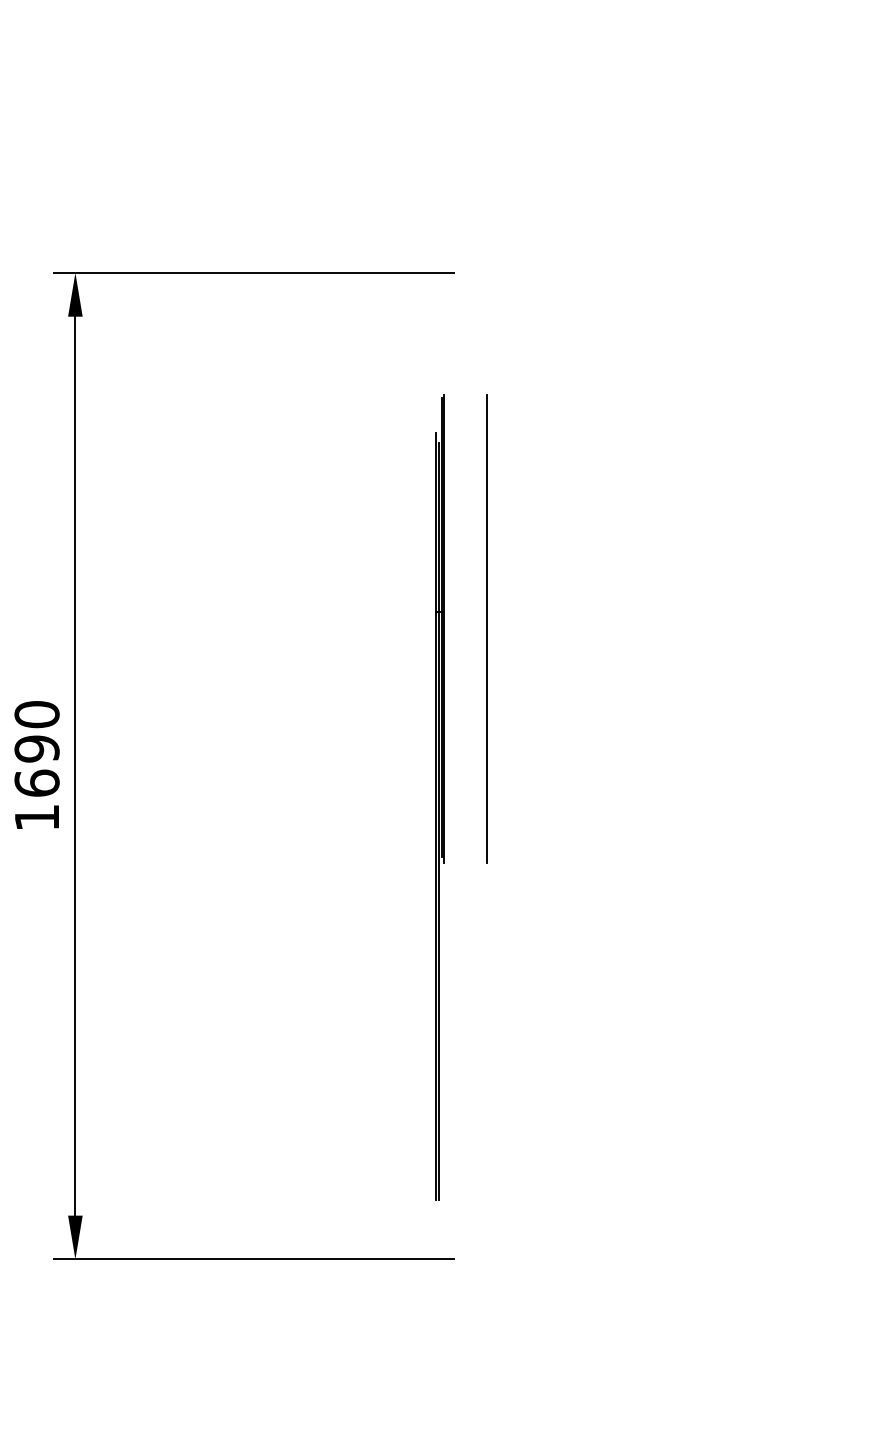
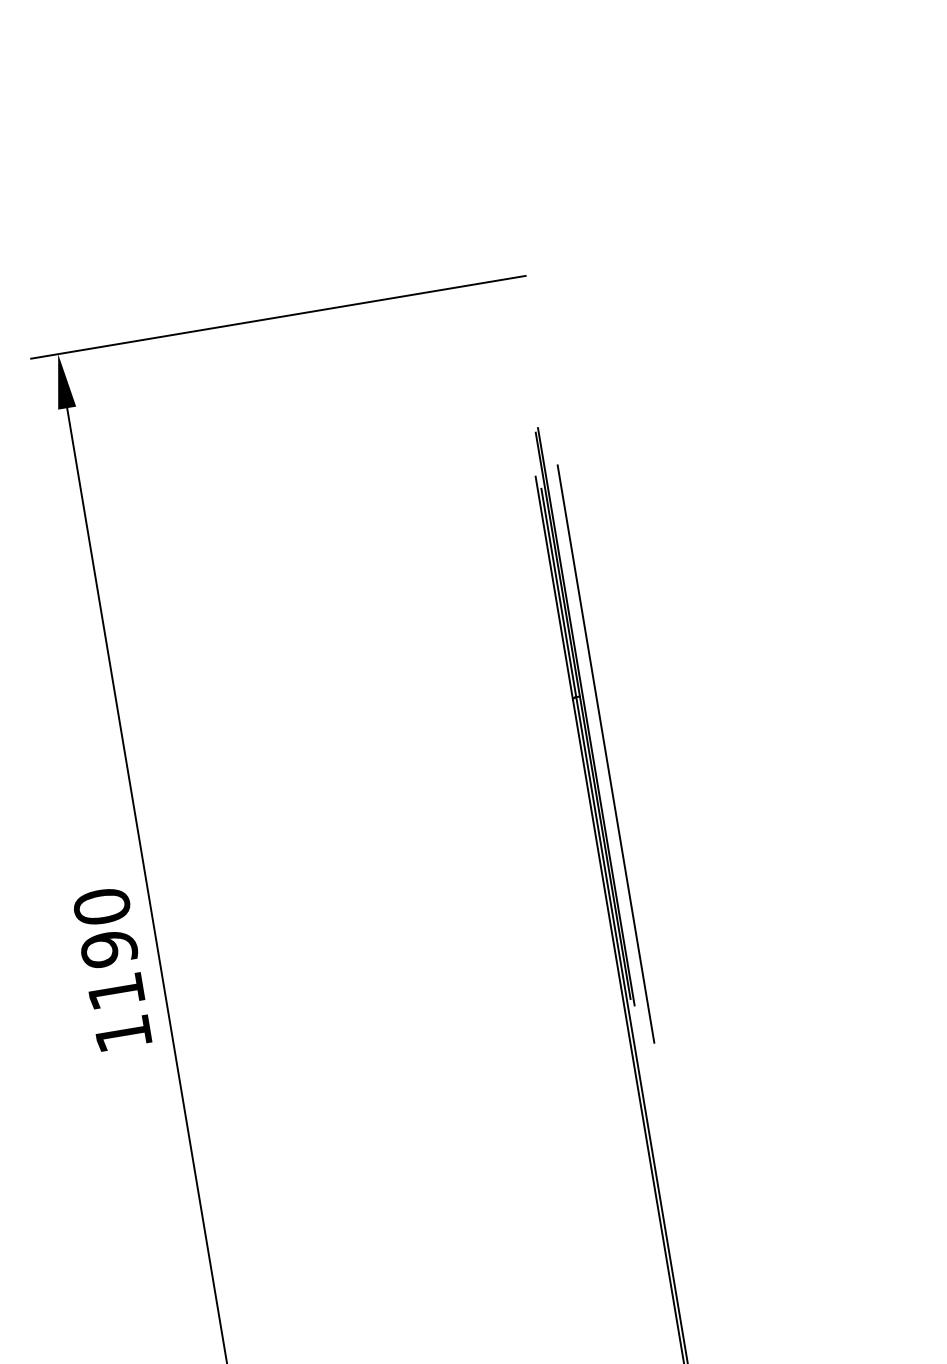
line: (486, 628) -> (605, 753), moved
text: (36, 782) -> (115, 990), 1690 -> 1190

